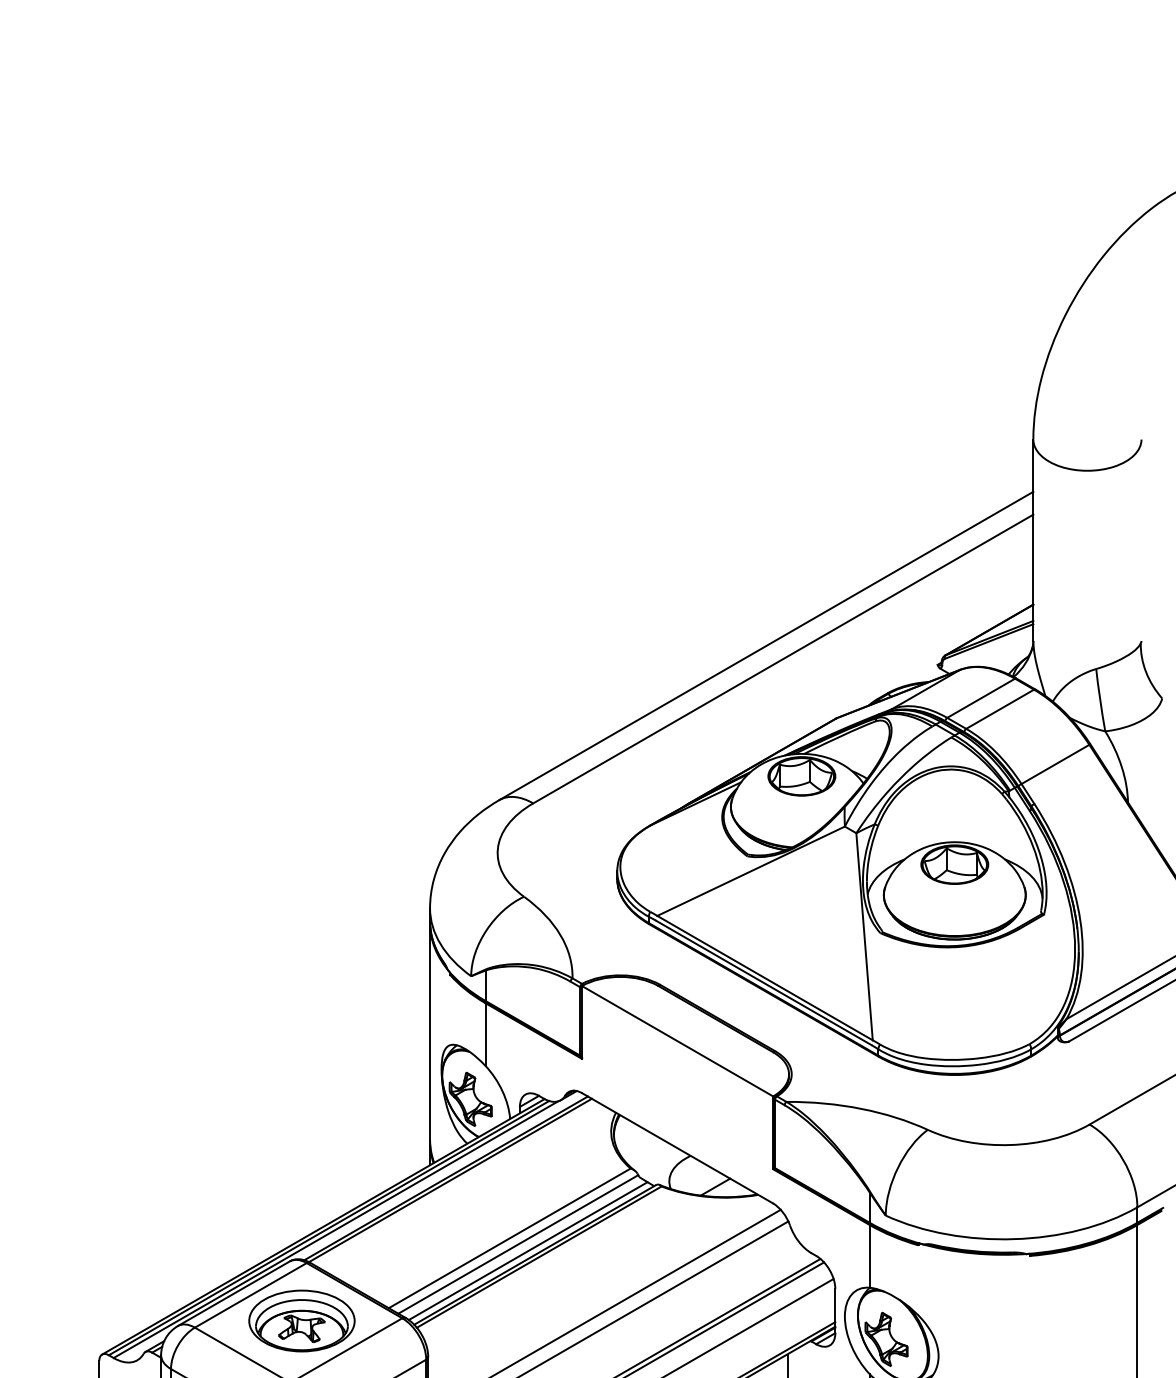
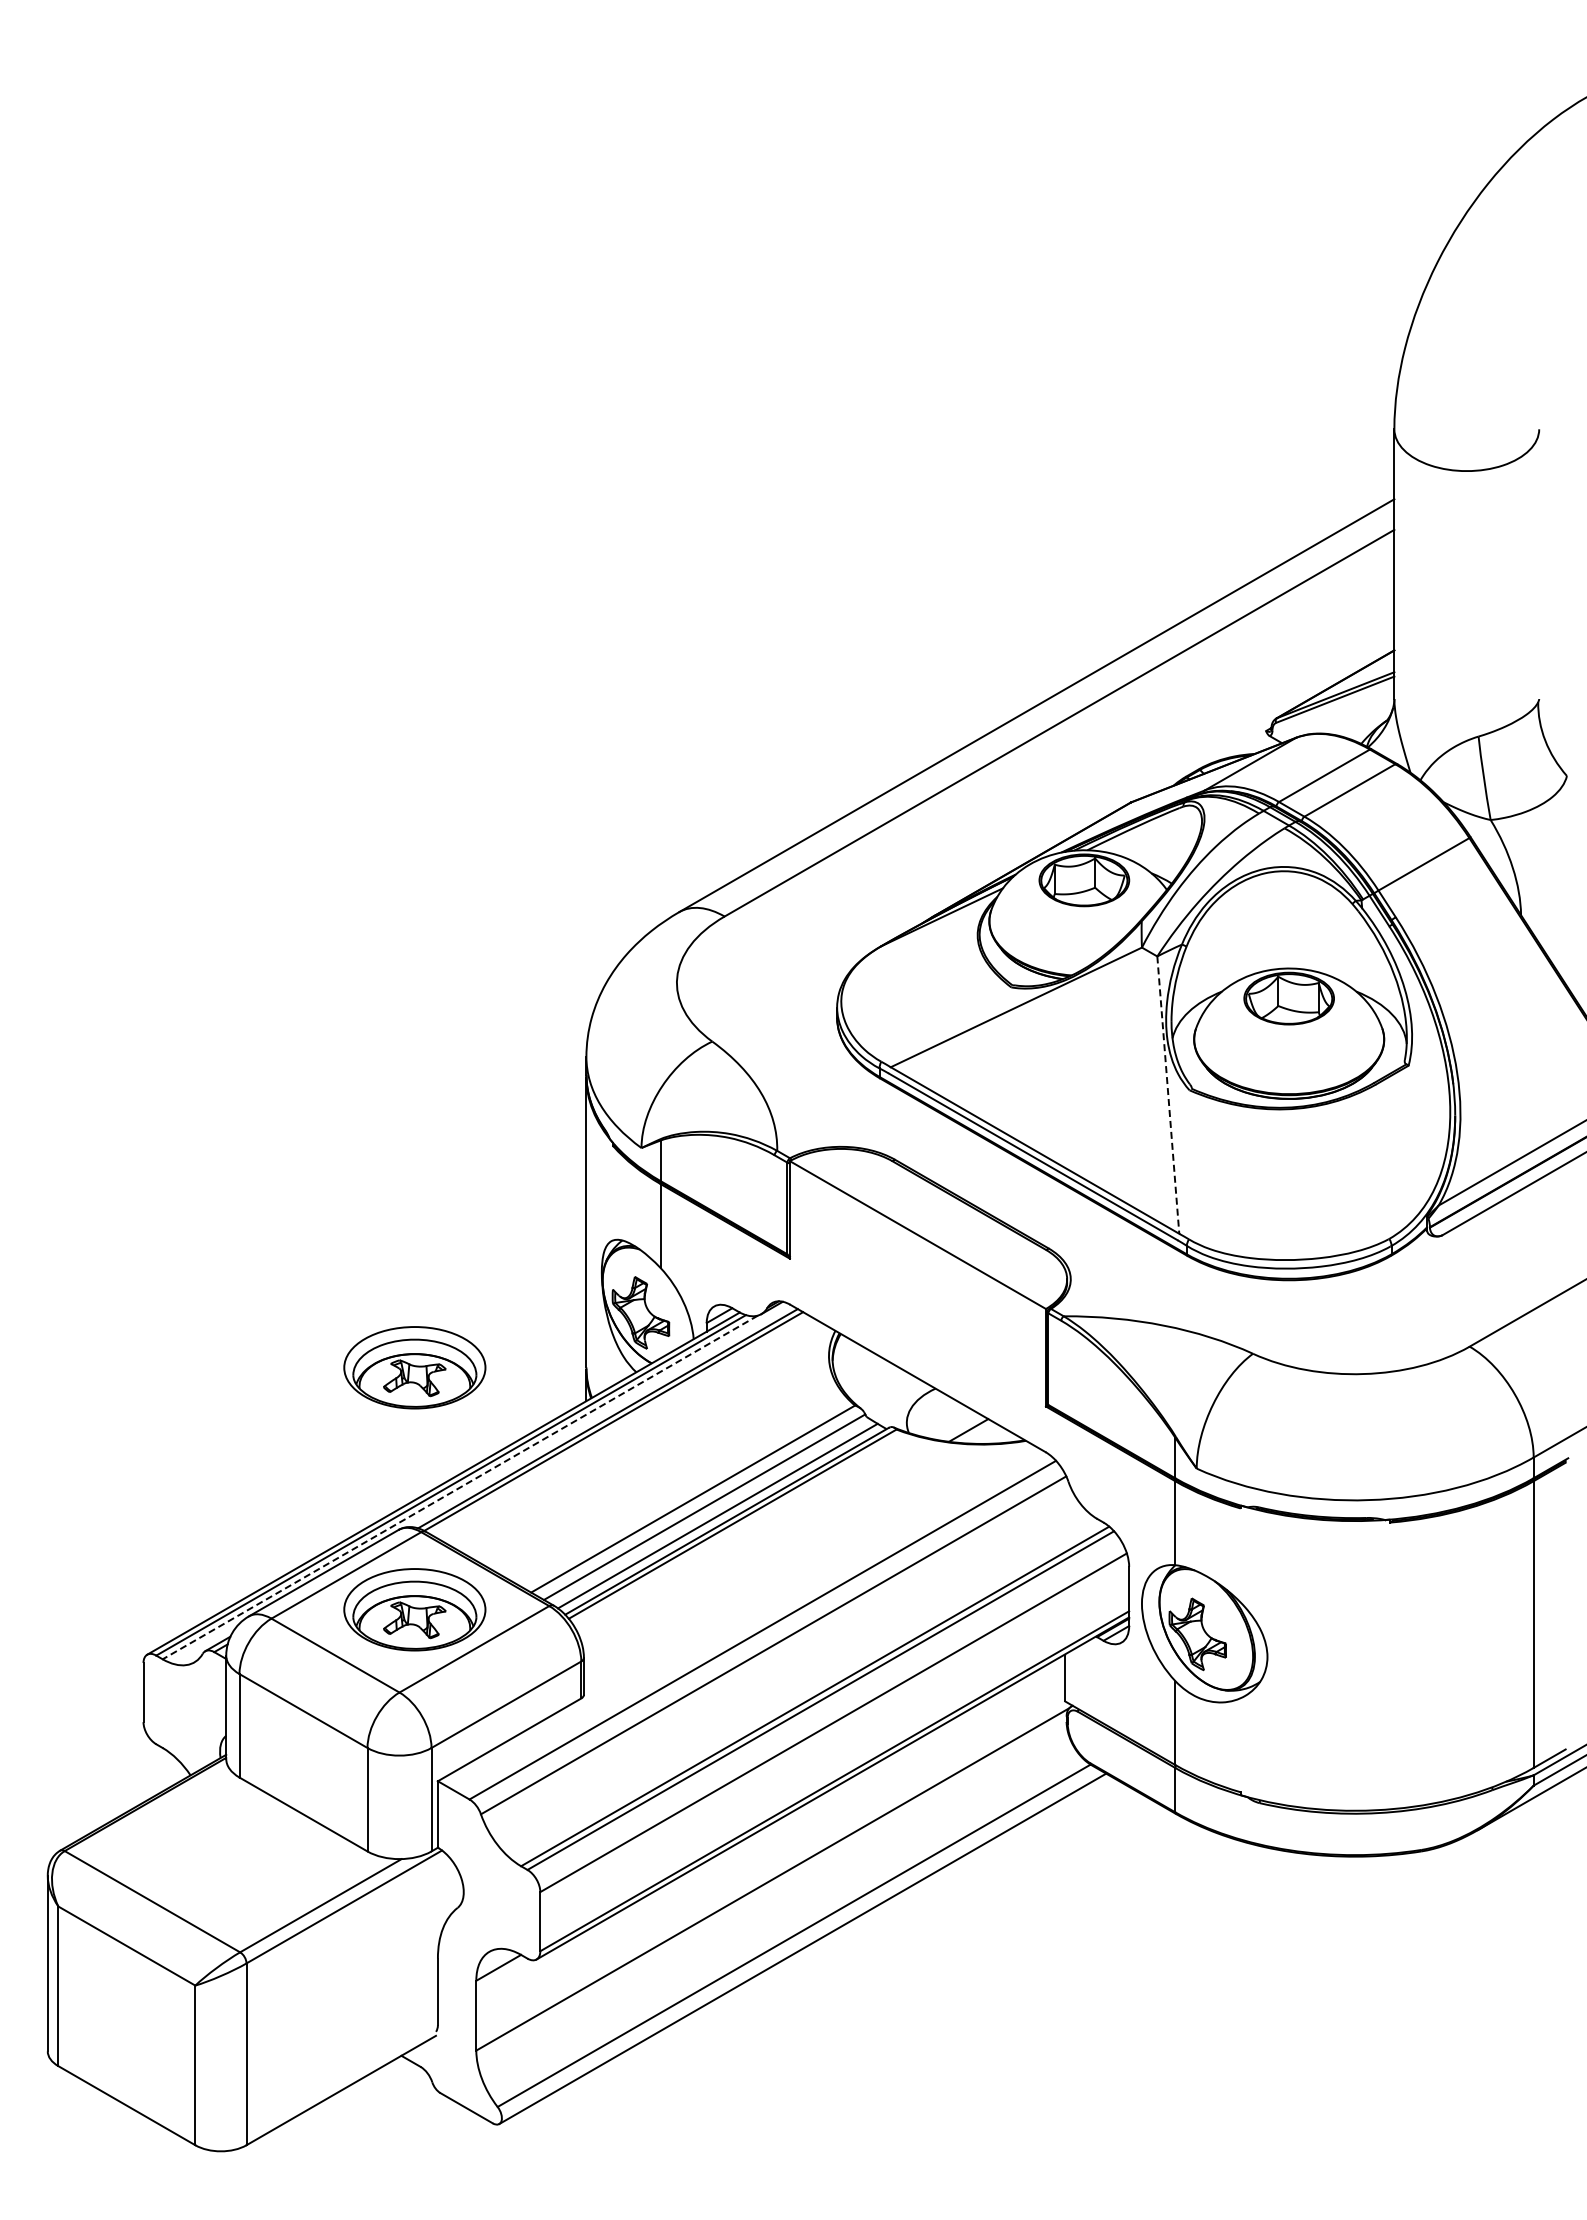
line: (864, 937) -> (1168, 1095), solid -> dashed
part: (301, 1140) -> (414, 1367), added
line: (336, 1229) -> (460, 1487), solid -> dashed

